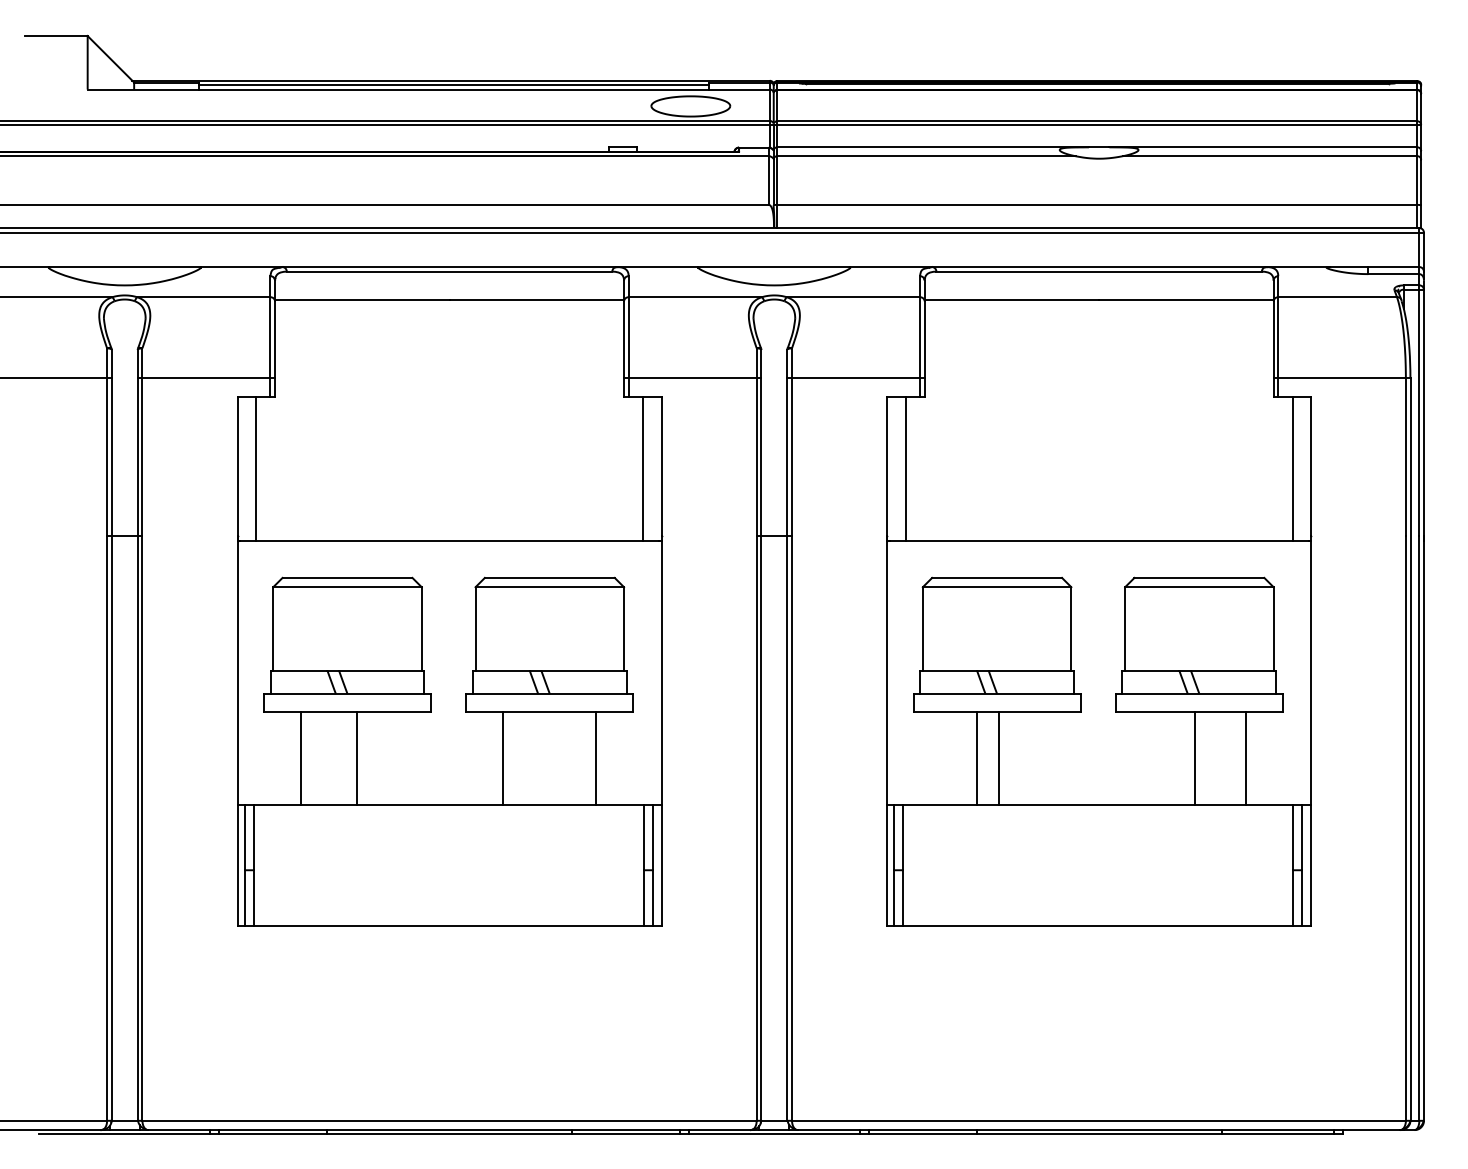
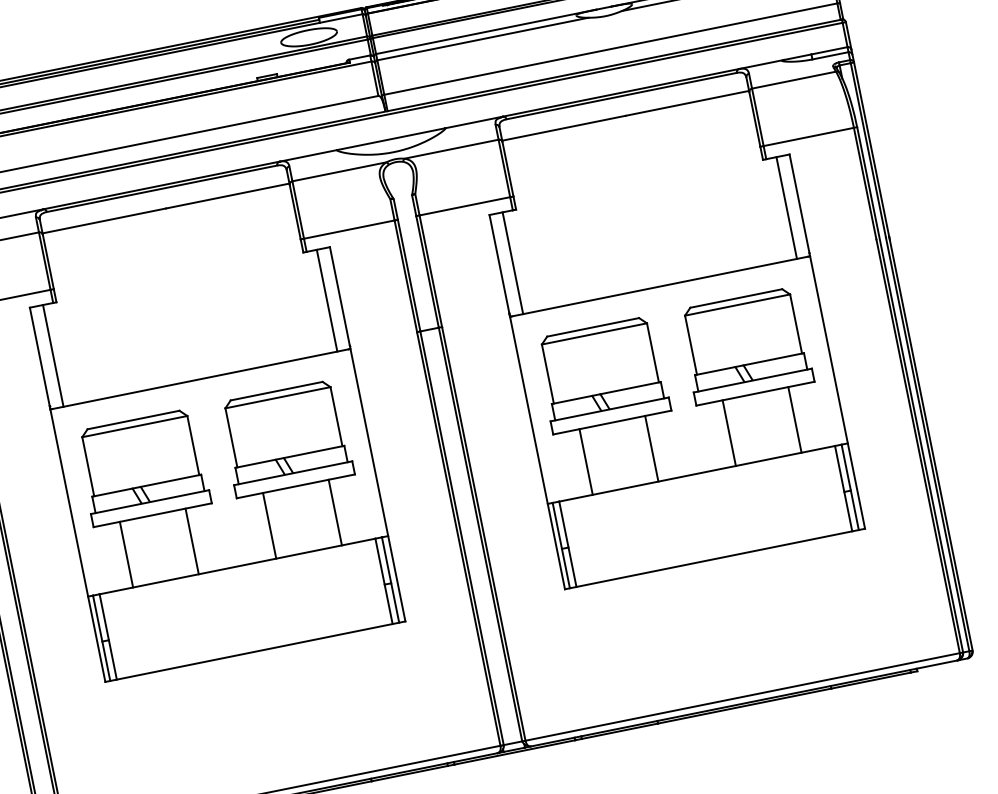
line: (356, 758) -> (191, 541), moved
line: (976, 758) -> (651, 448), moved
line: (998, 758) -> (585, 461), moved
line: (1195, 758) -> (729, 432), moved

